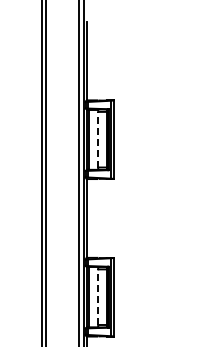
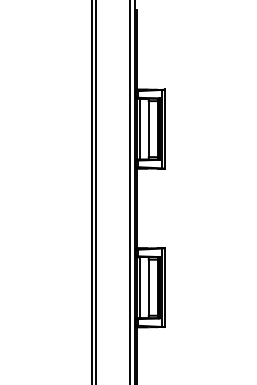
line: (97, 140) -> (148, 129), dashed -> solid
line: (97, 296) -> (148, 287), dashed -> solid

